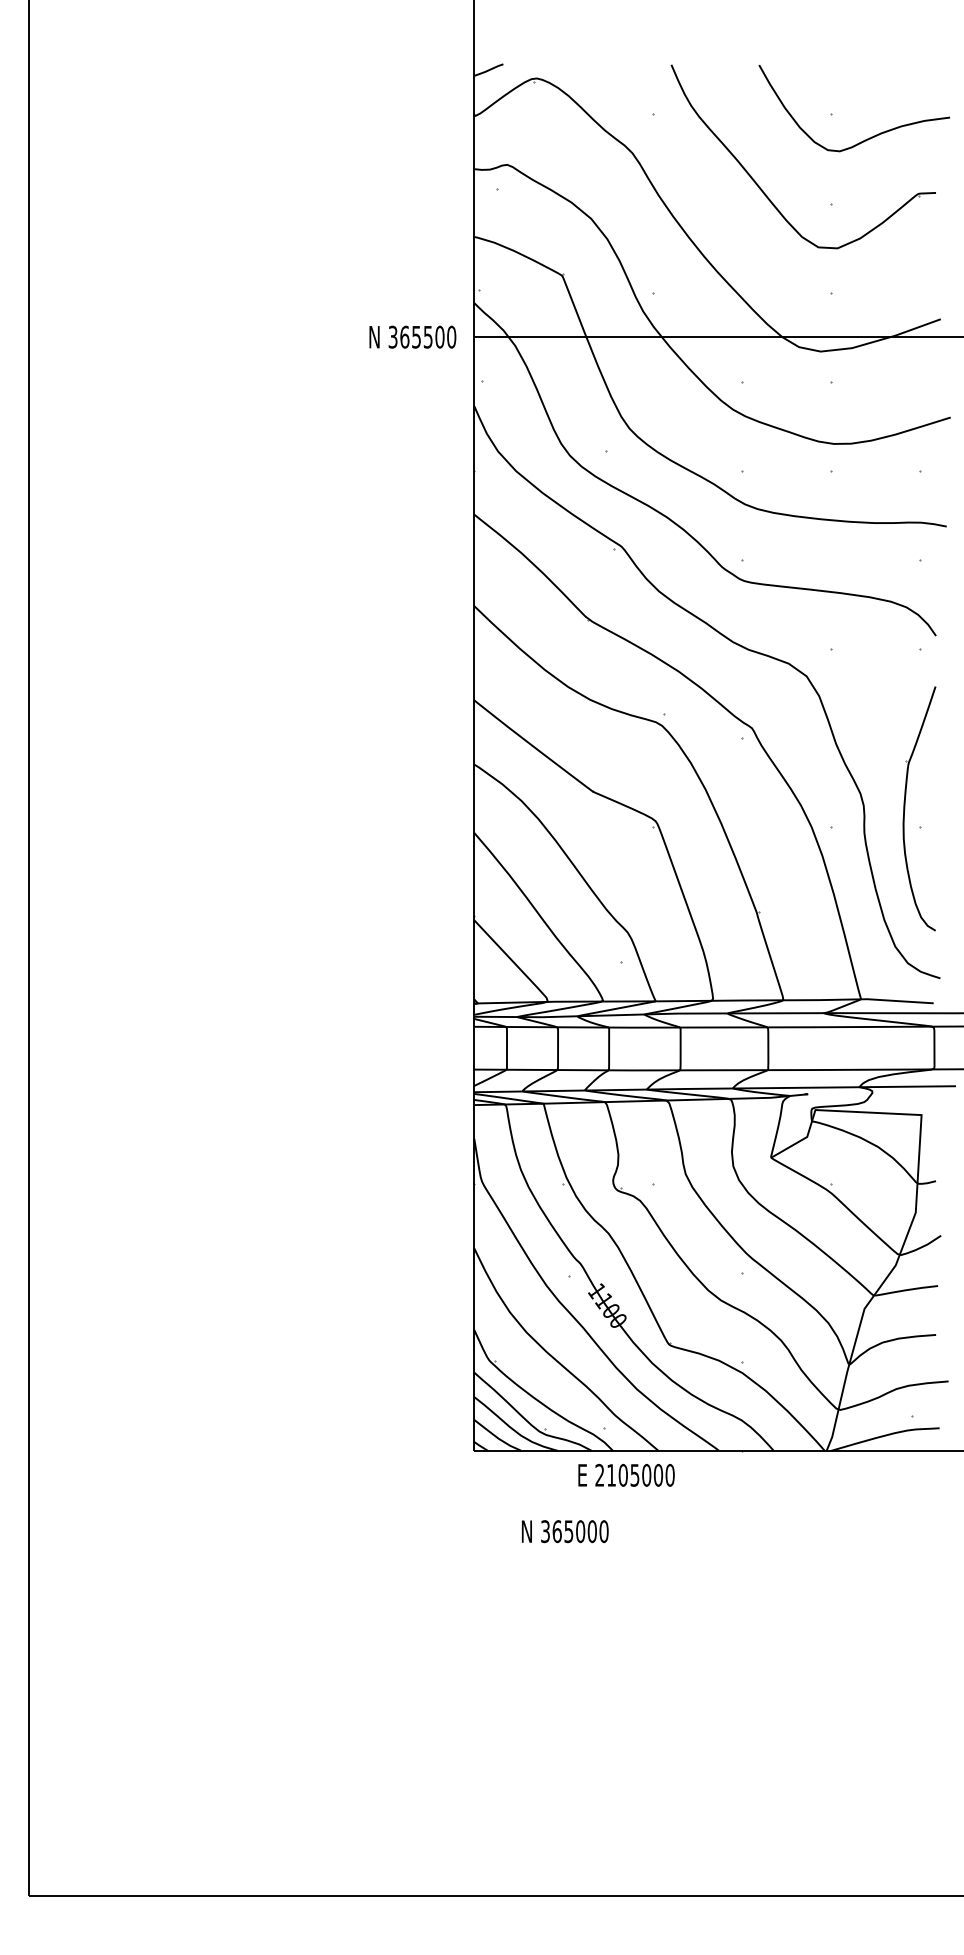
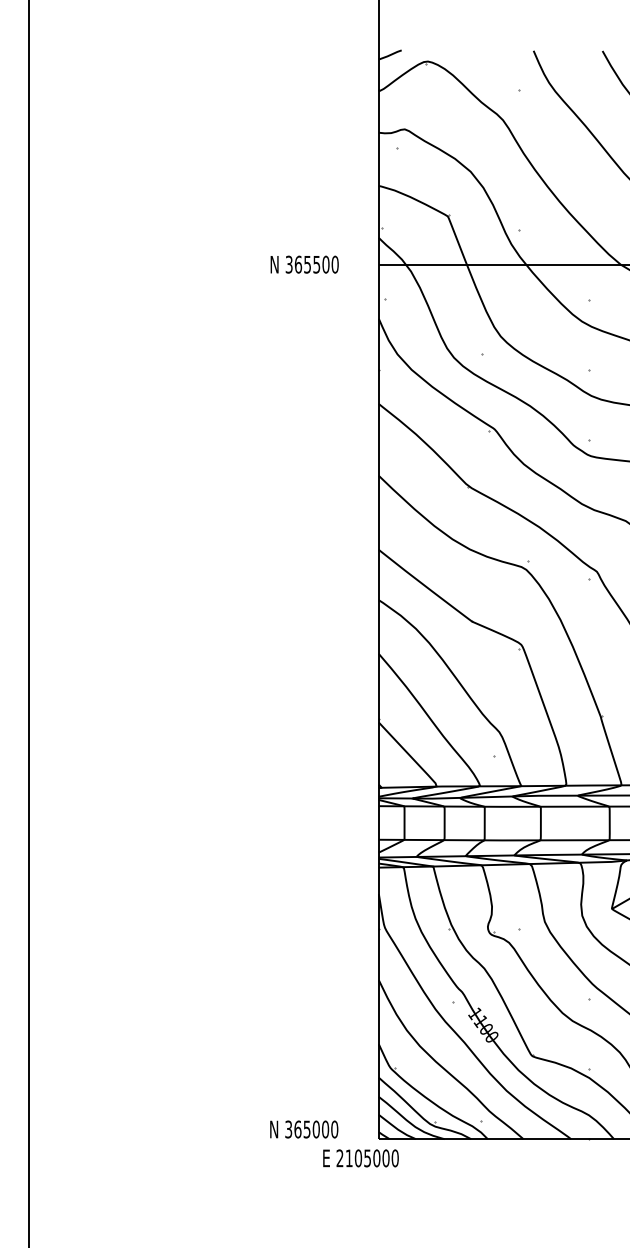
text: (412, 336) -> (304, 264), moved
text: (626, 1474) -> (360, 1157), moved
text: (564, 1531) -> (303, 1129), moved

